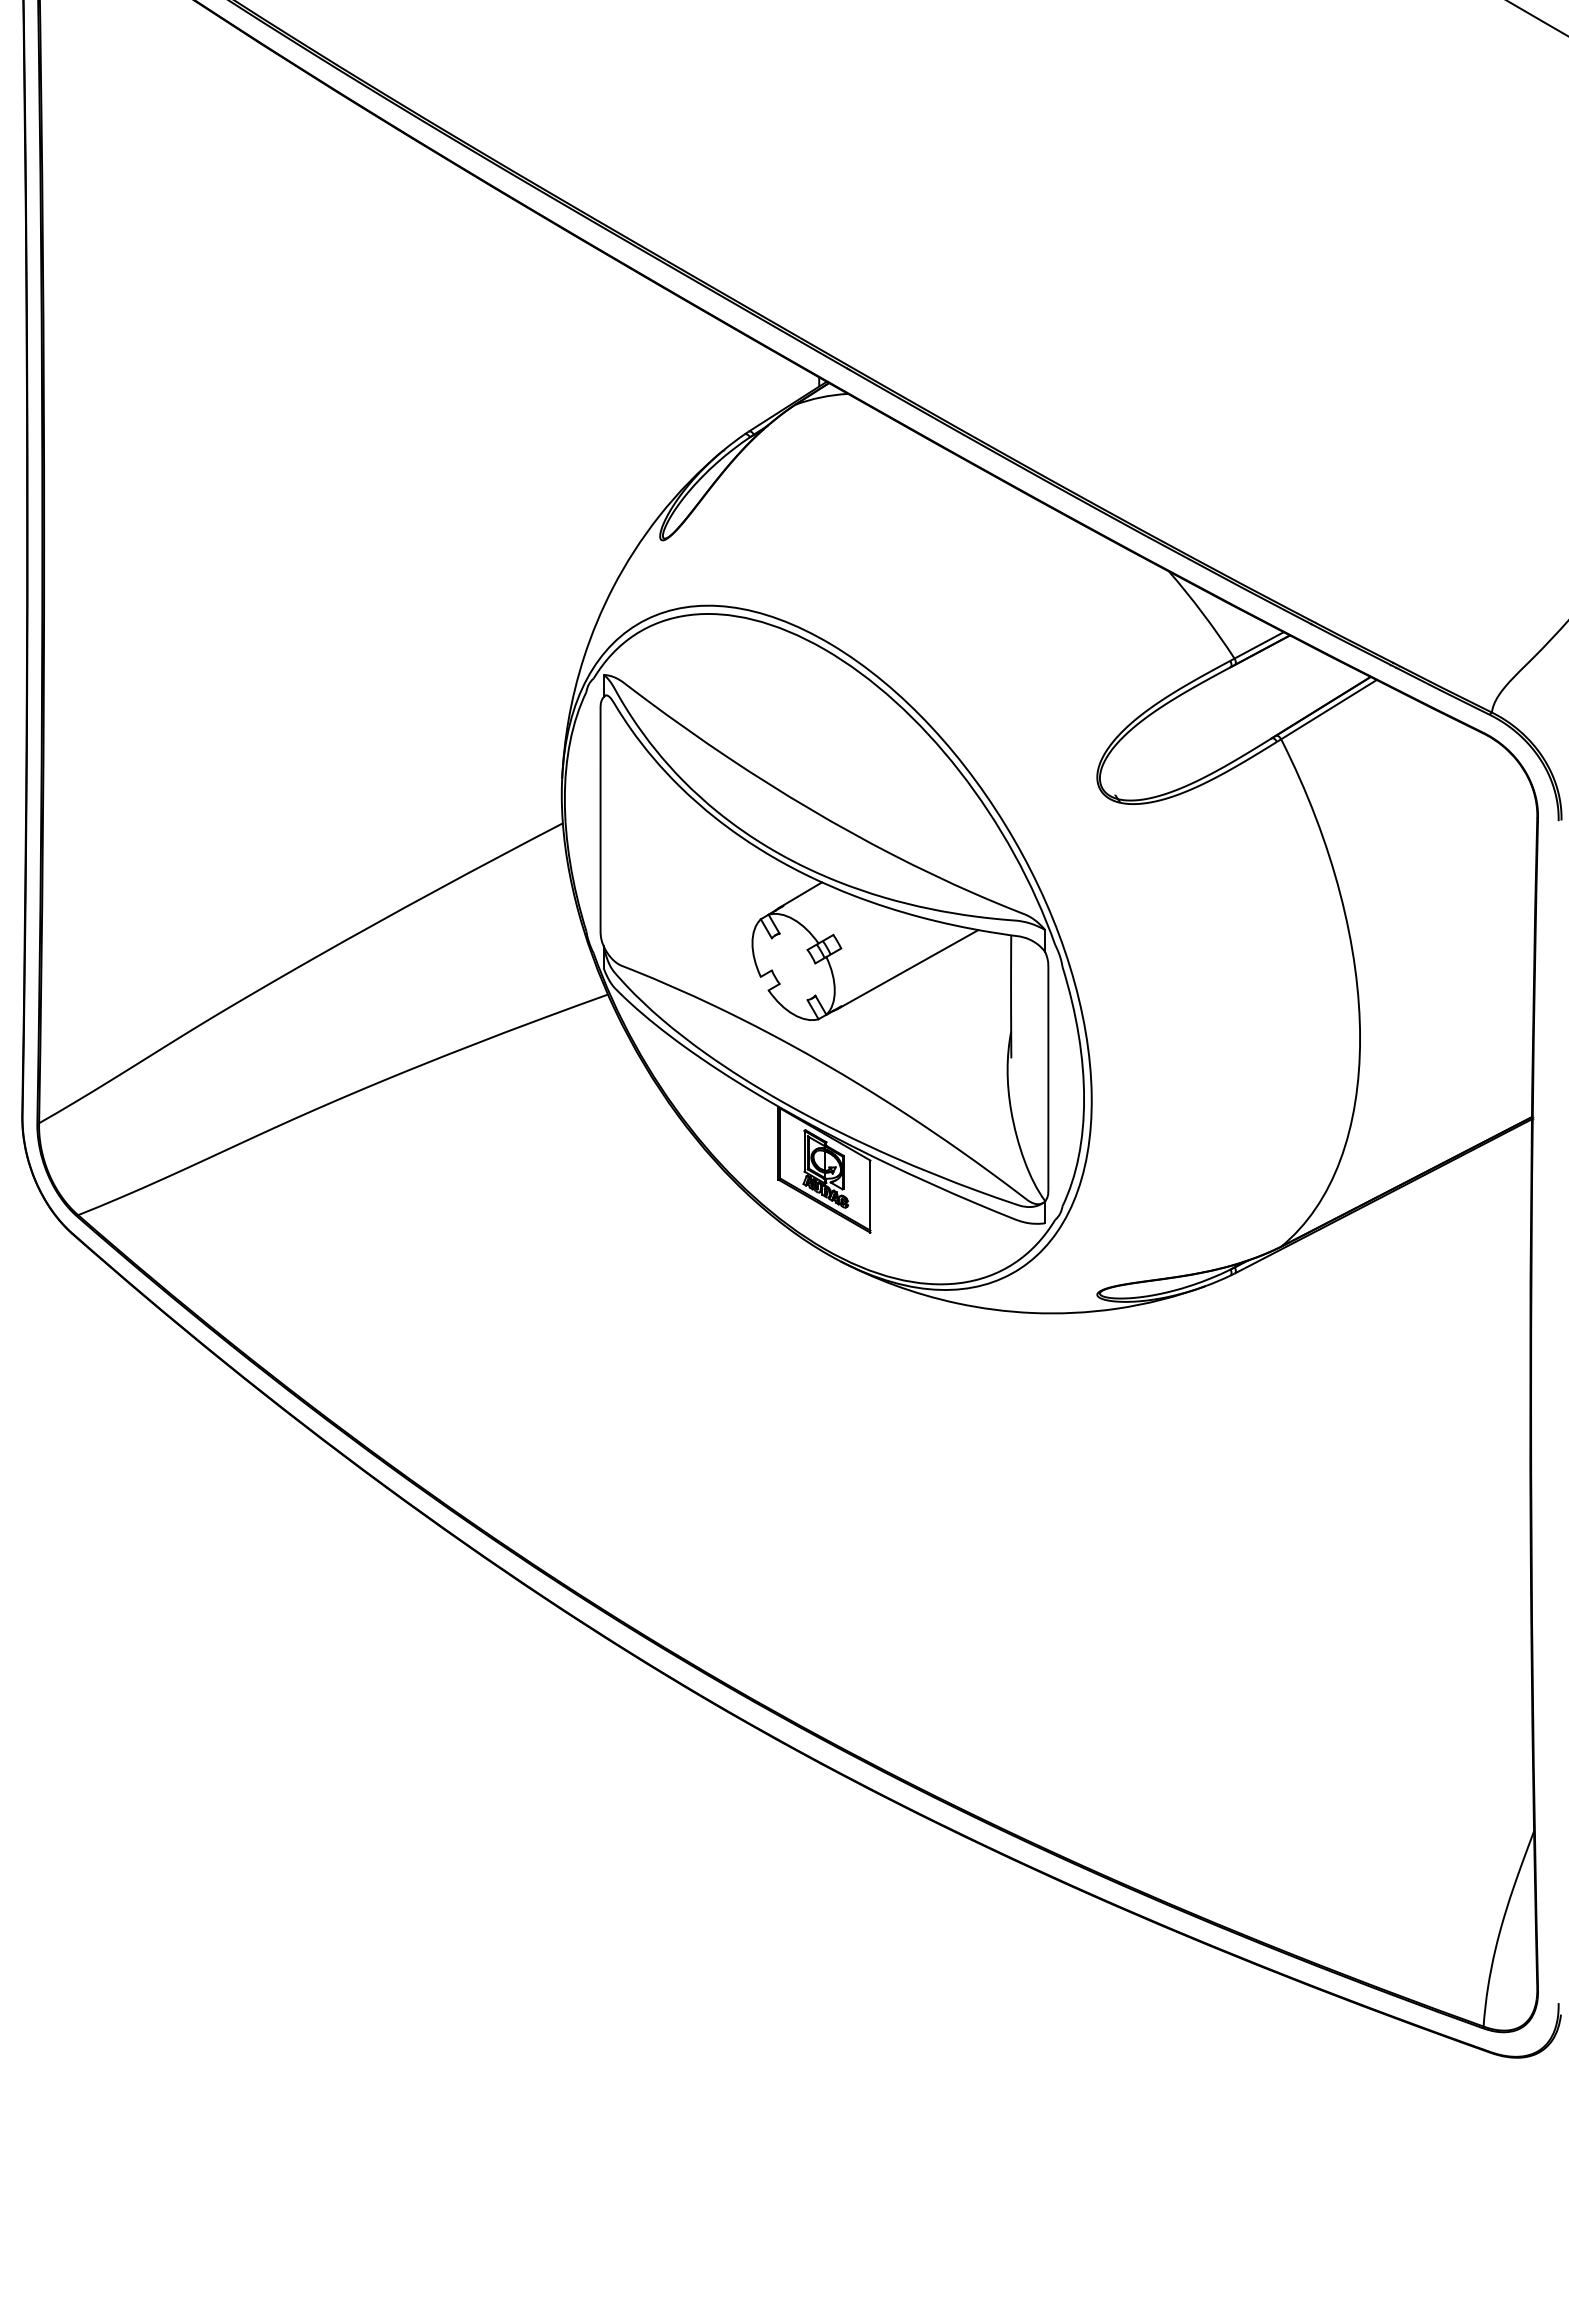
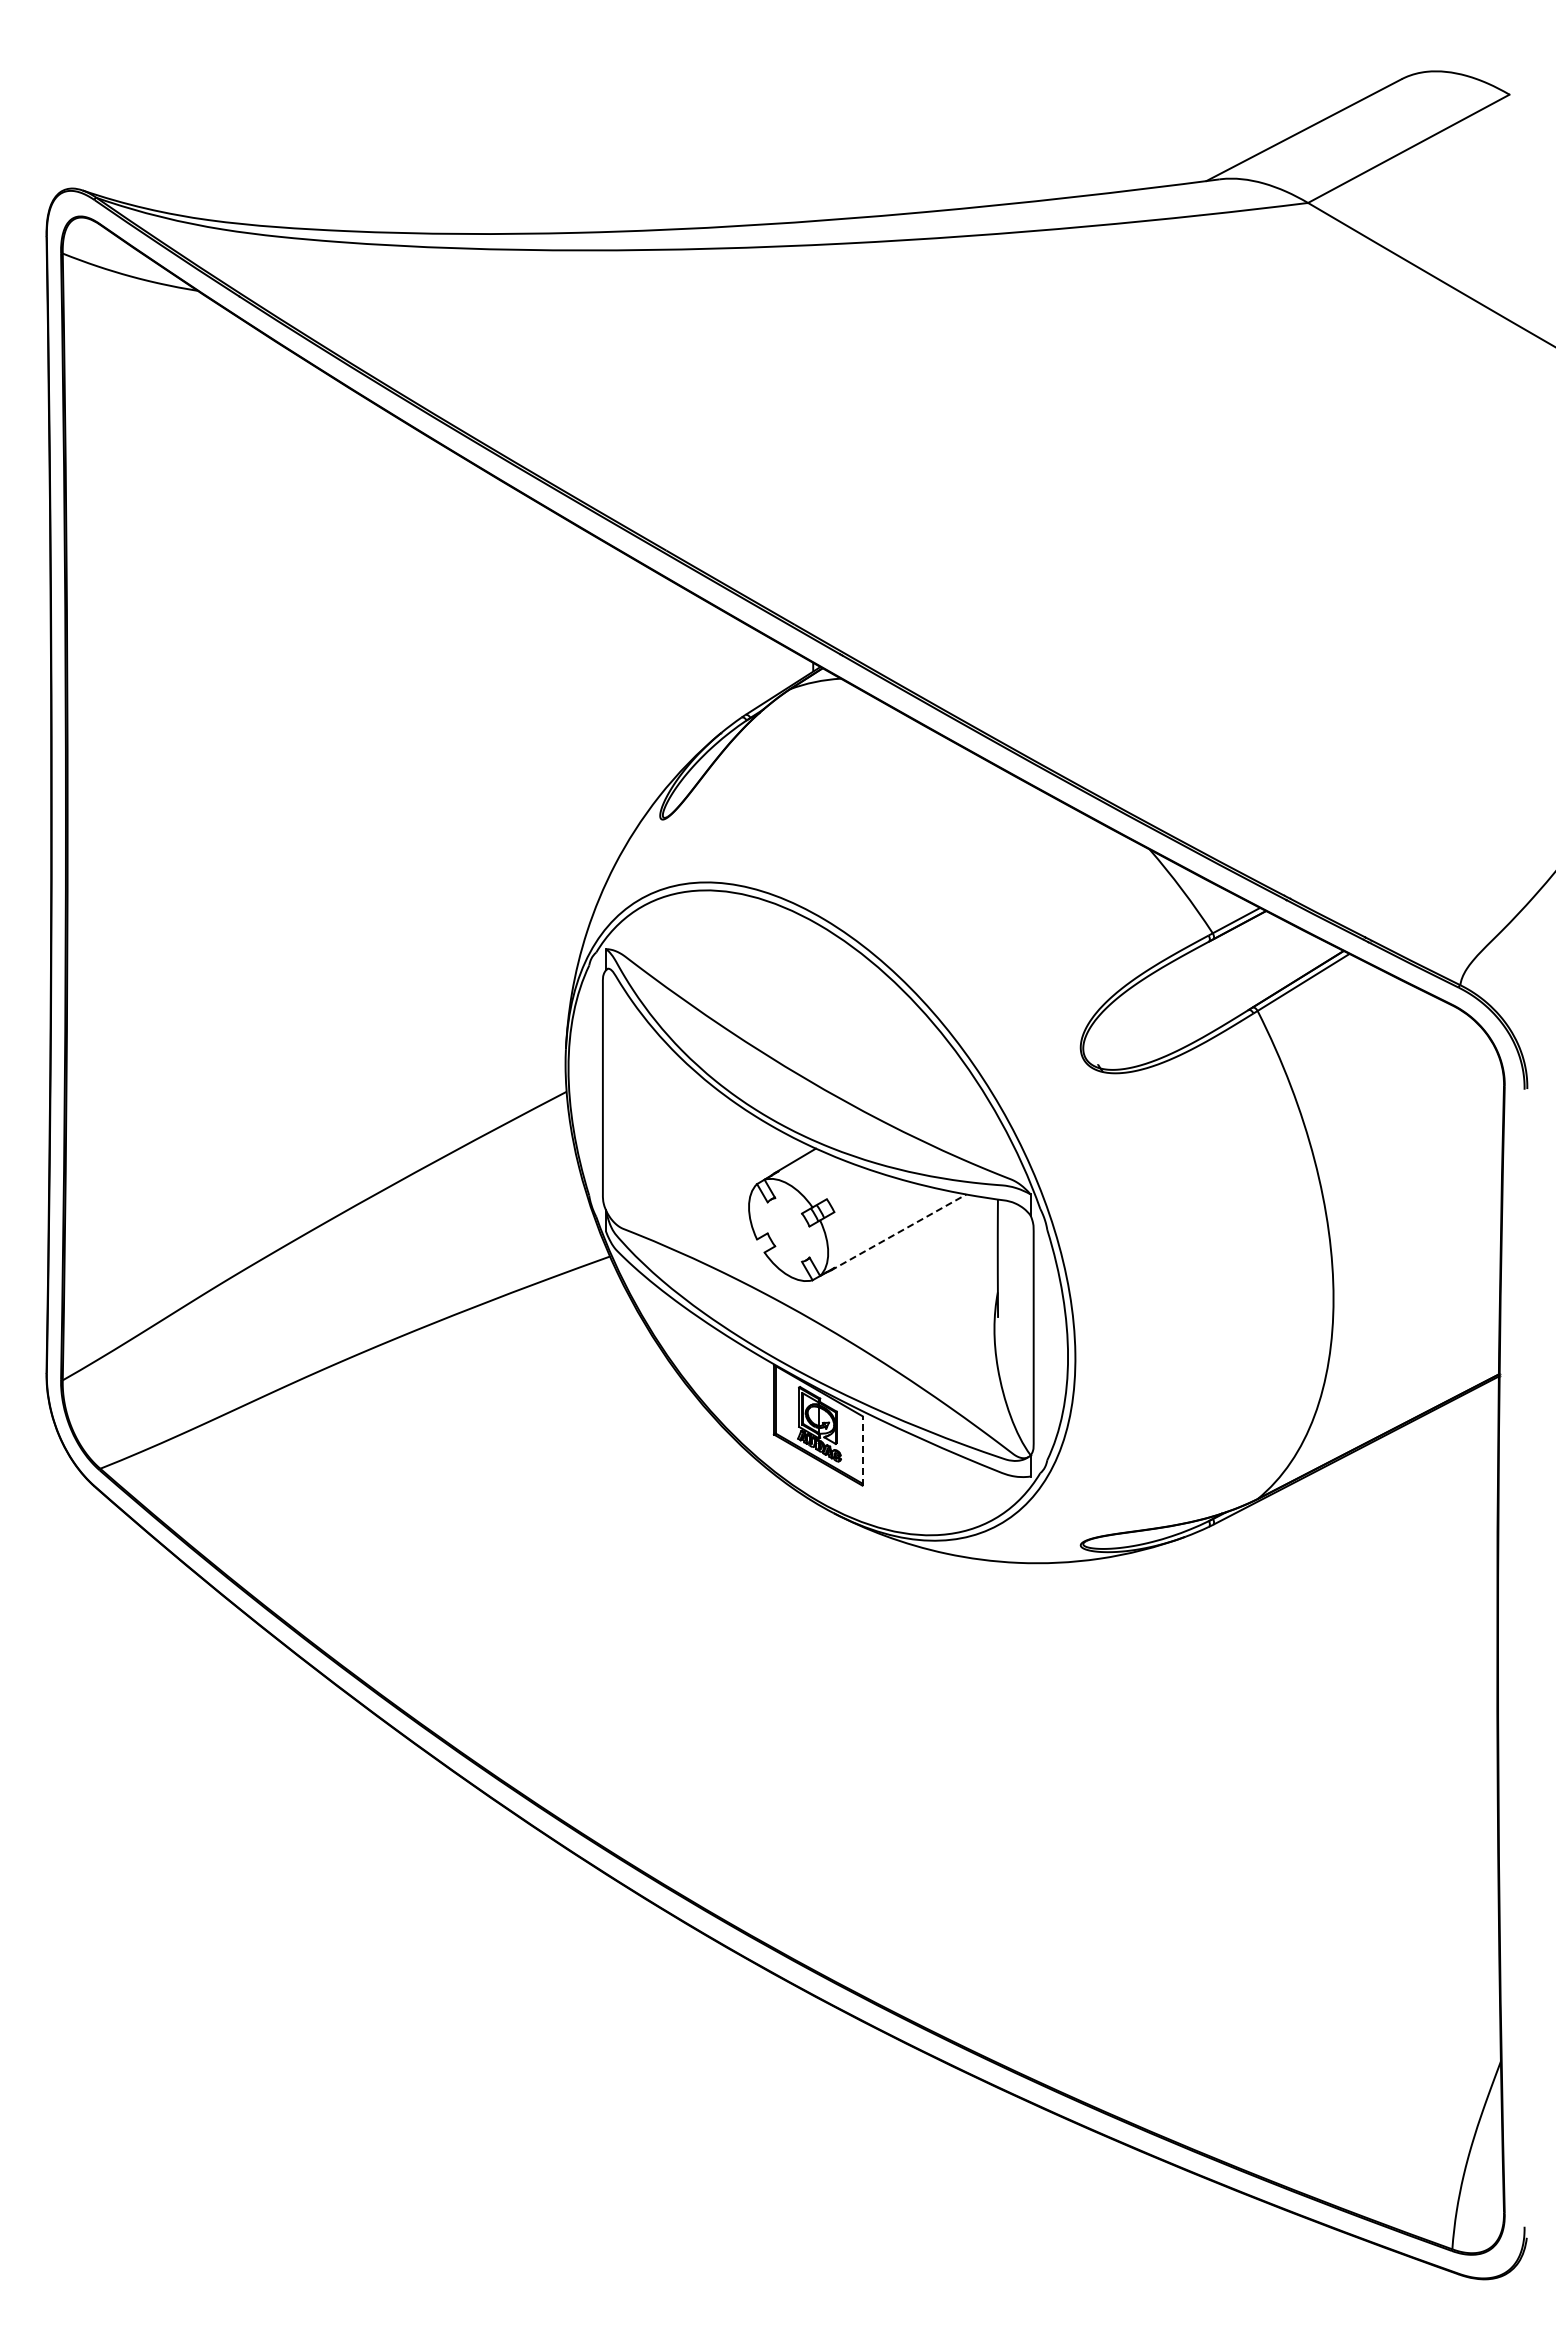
line: (907, 969) -> (898, 1232), solid -> dashed
line: (870, 1196) -> (862, 1450), solid -> dashed

